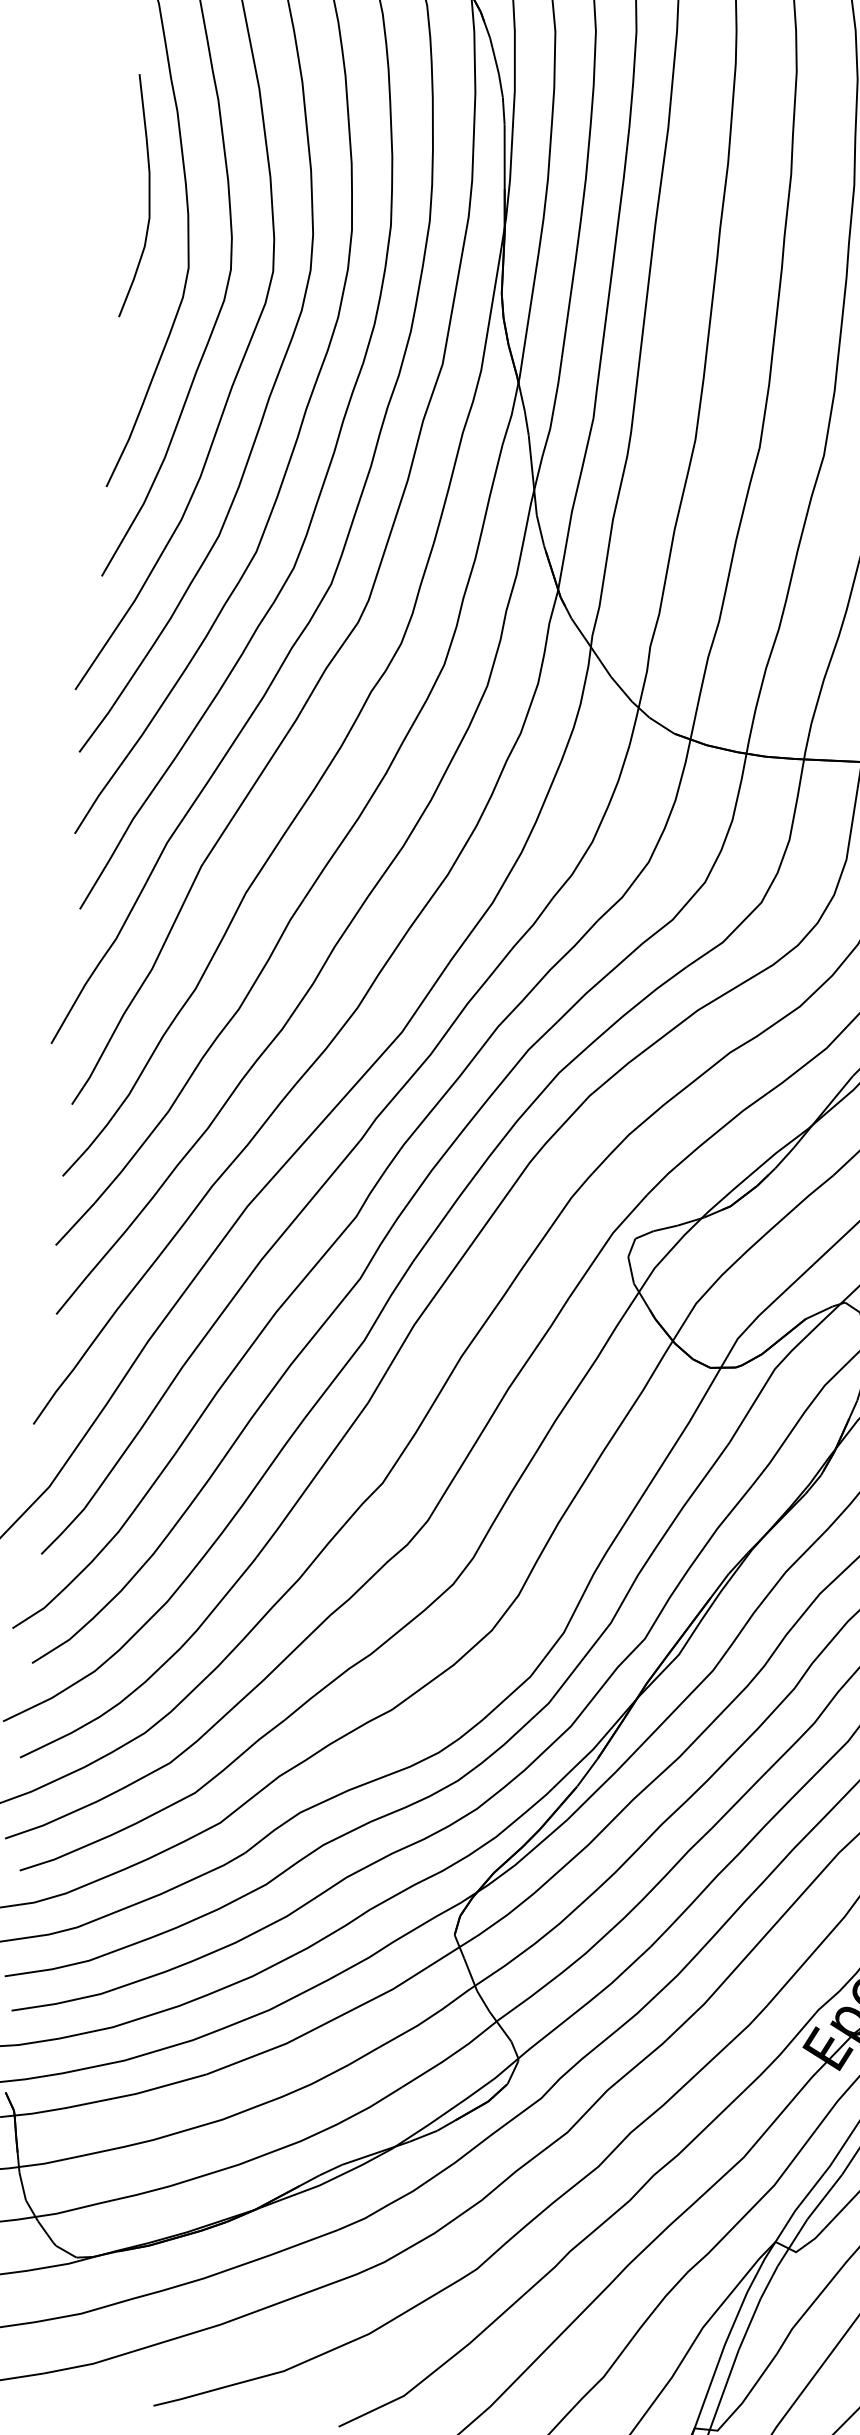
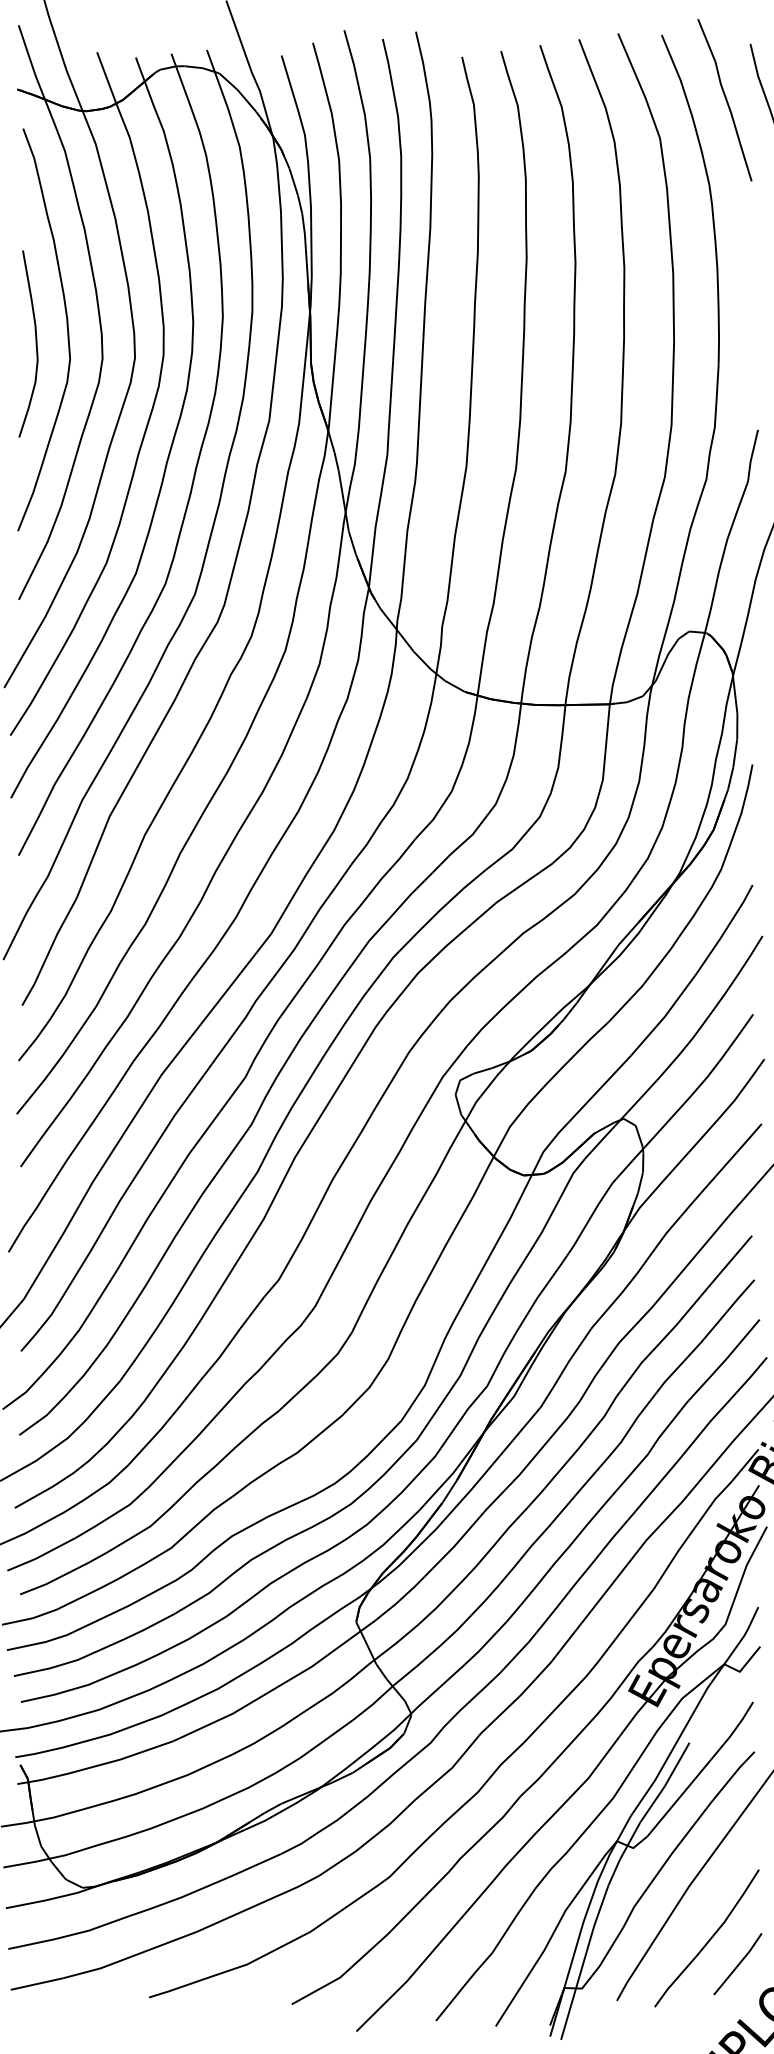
curve: (148, 196) -> (35, 343), moved

